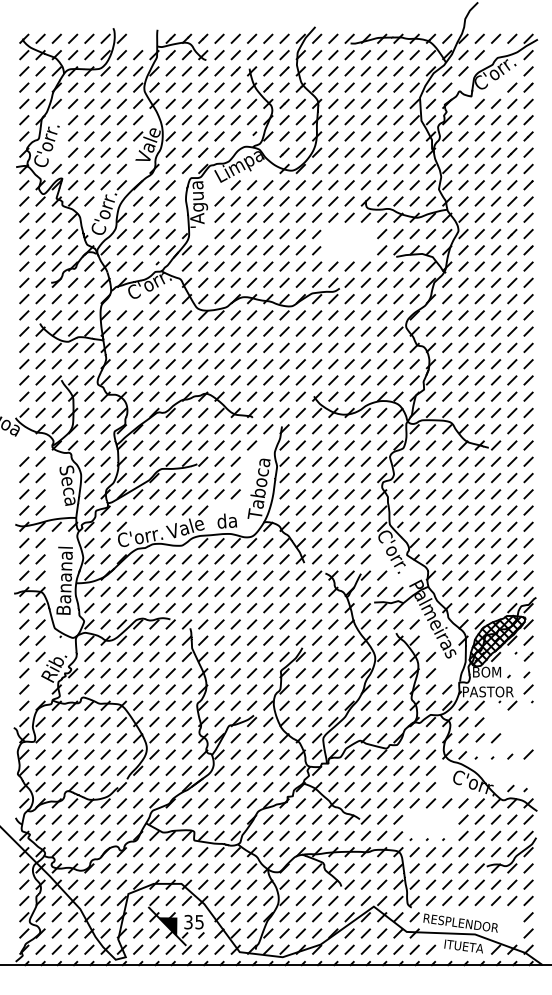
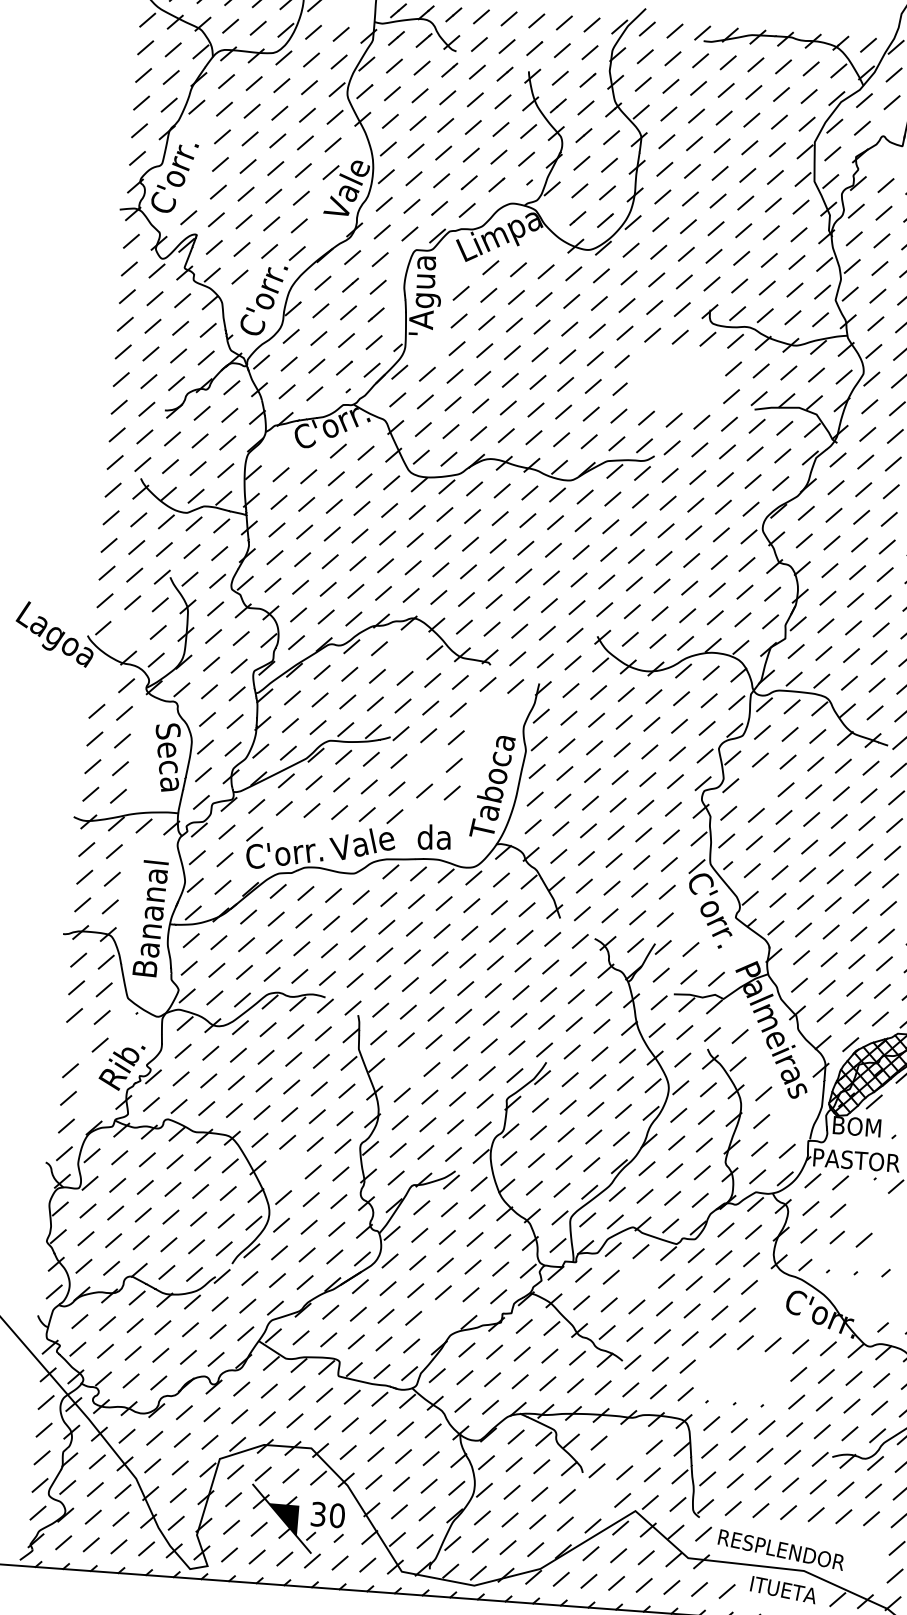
line: (40, 412) -> (130, 629), removed
line: (203, 412) -> (407, 649), removed
line: (251, 445) -> (485, 712), removed
line: (219, 477) -> (426, 762), removed
line: (414, 477) -> (758, 786), removed
line: (24, 656) -> (72, 1042), removed
line: (219, 656) -> (404, 1066), removed
line: (154, 721) -> (285, 1169), removed
line: (365, 770) -> (638, 1278), removed
line: (251, 803) -> (440, 1320), removed
line: (365, 868) -> (626, 1445), removed
line: (349, 900) -> (594, 1497), removed
text: (199, 921) -> (337, 1514), 35 -> 30

